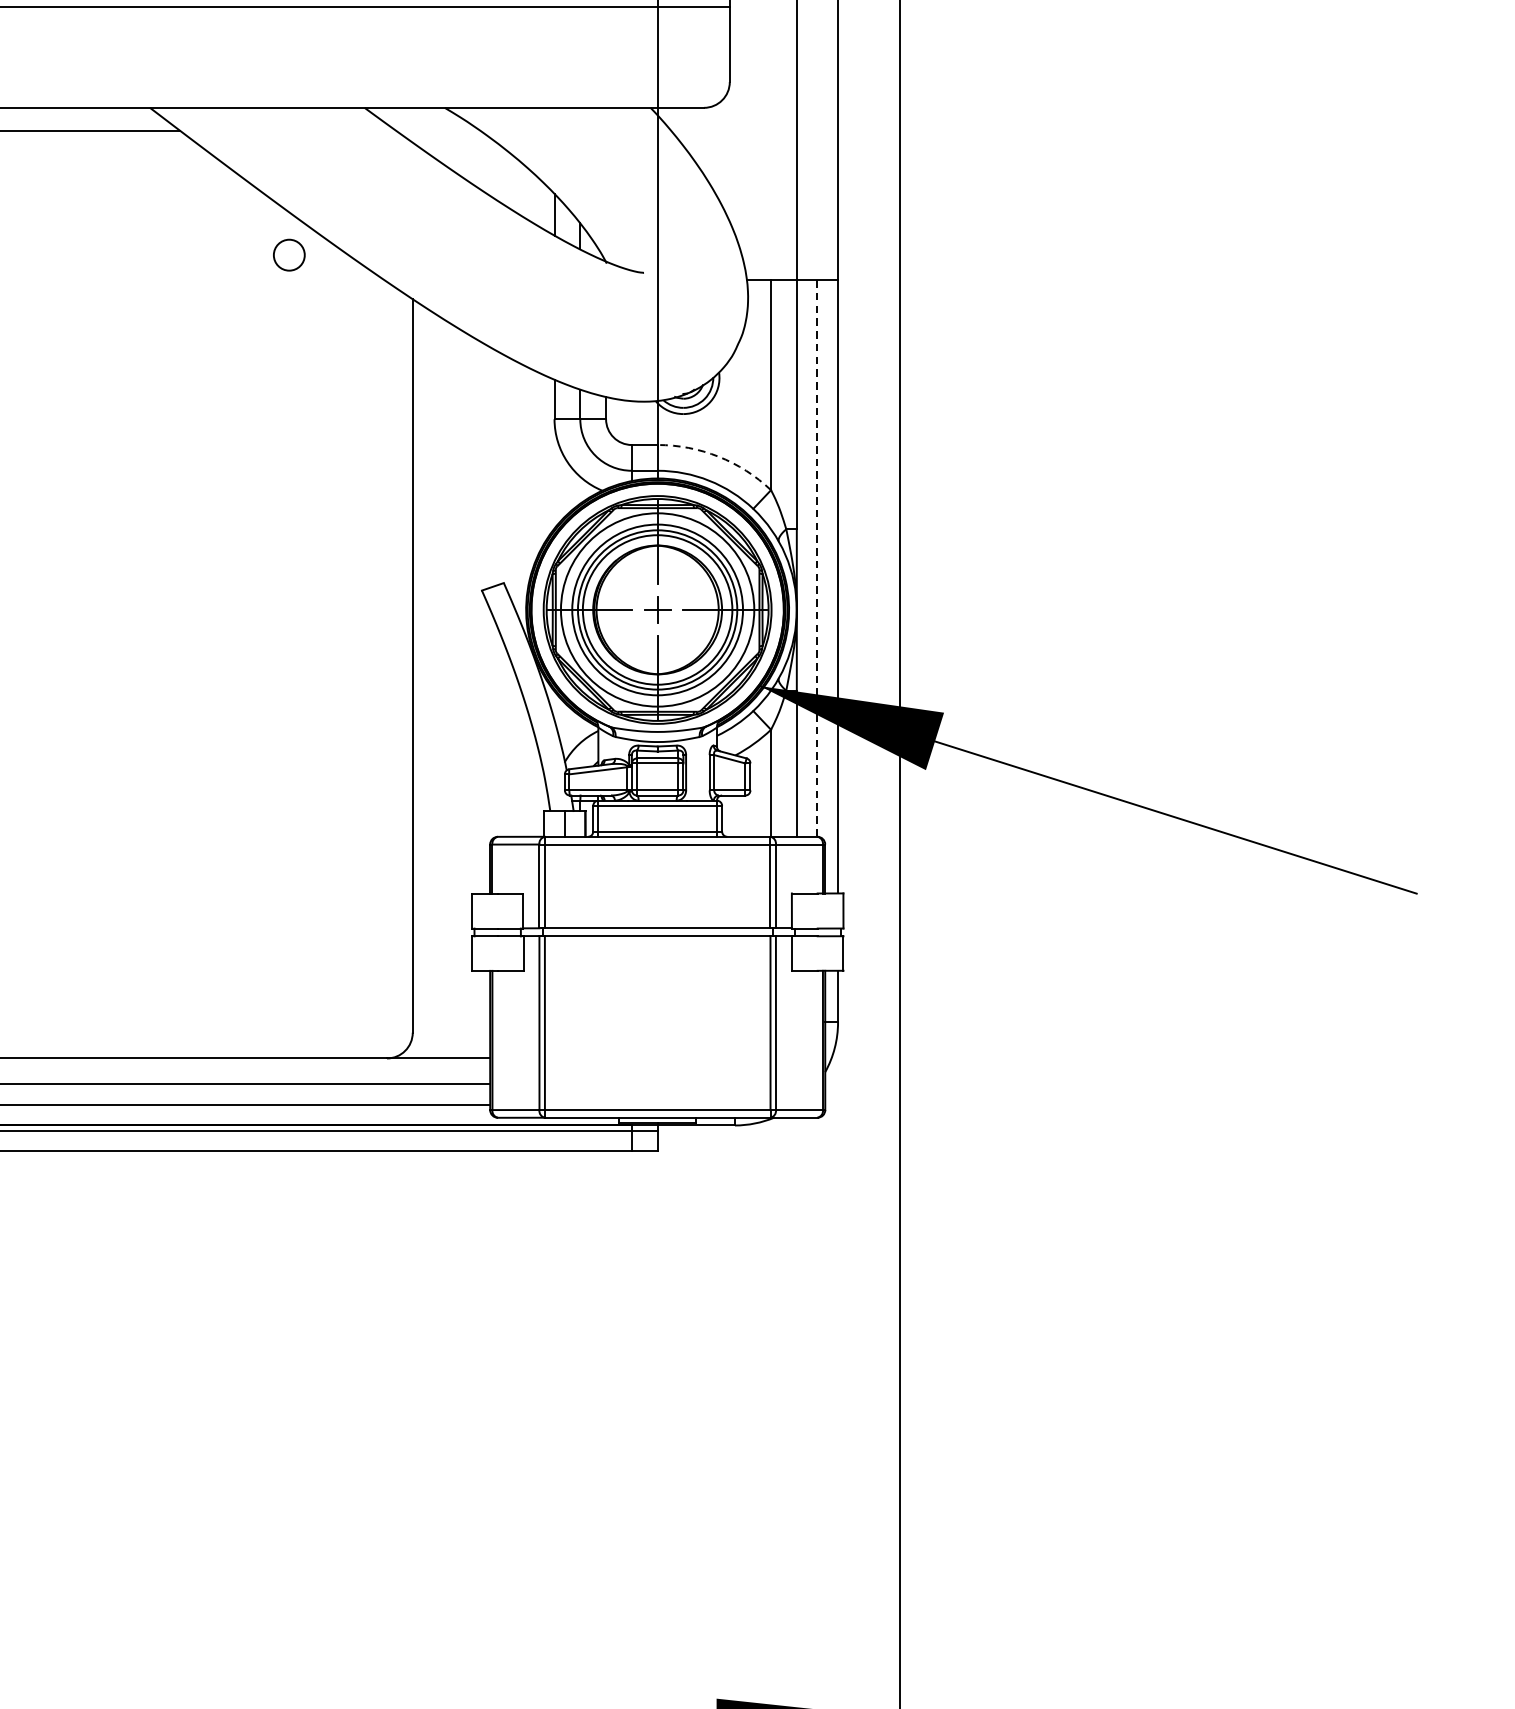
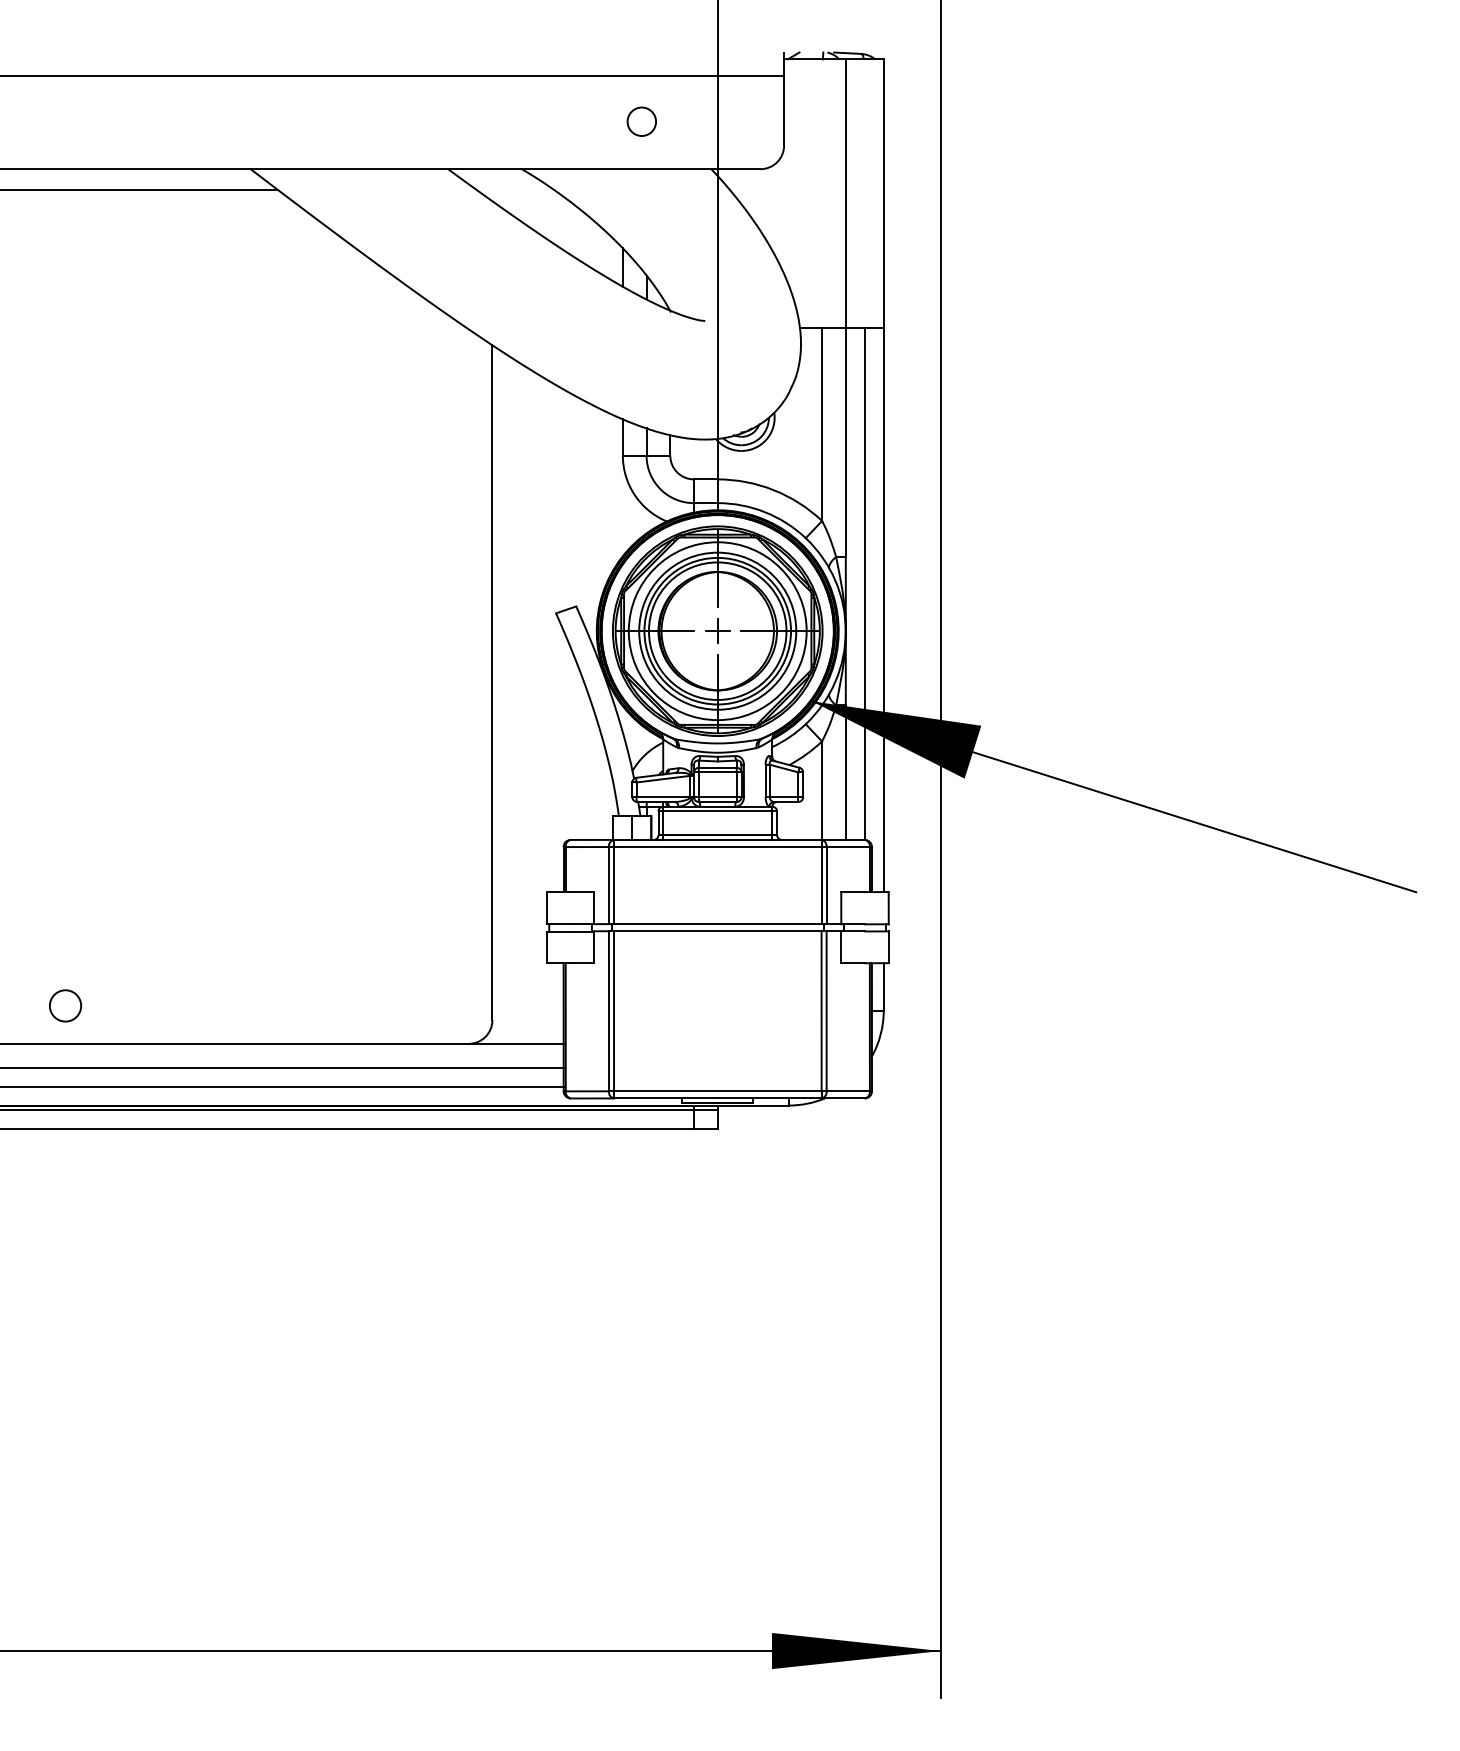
circle: (288, 254) -> (641, 121), moved
arc: (718, 457) -> (773, 490), dashed -> solid
line: (817, 559) -> (864, 584), dashed -> solid

